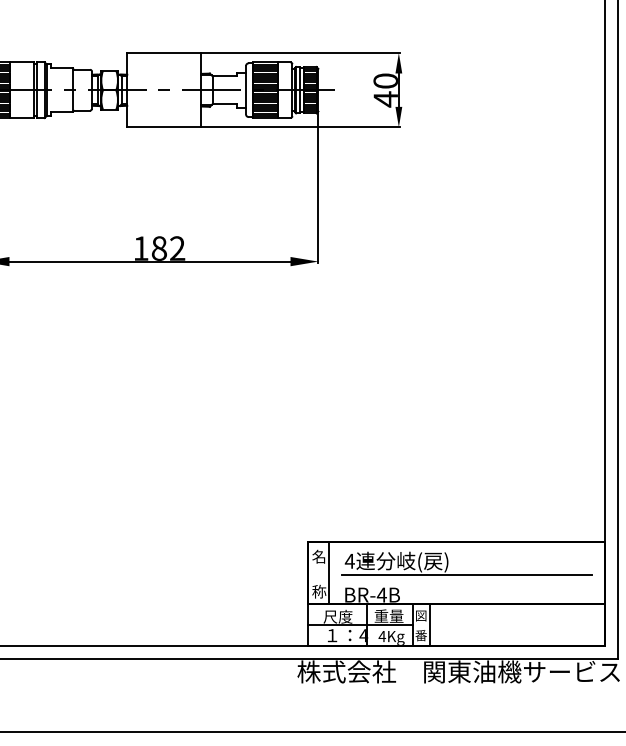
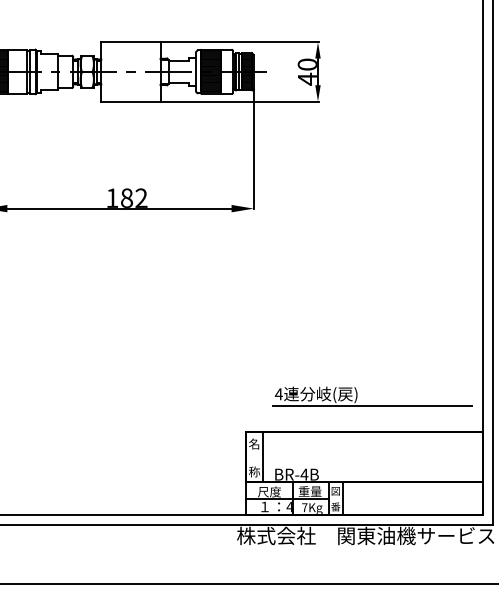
part: (466, 574) -> (371, 404), moved
text: (382, 636) -> (304, 507), 4Kg -> 7Kg

